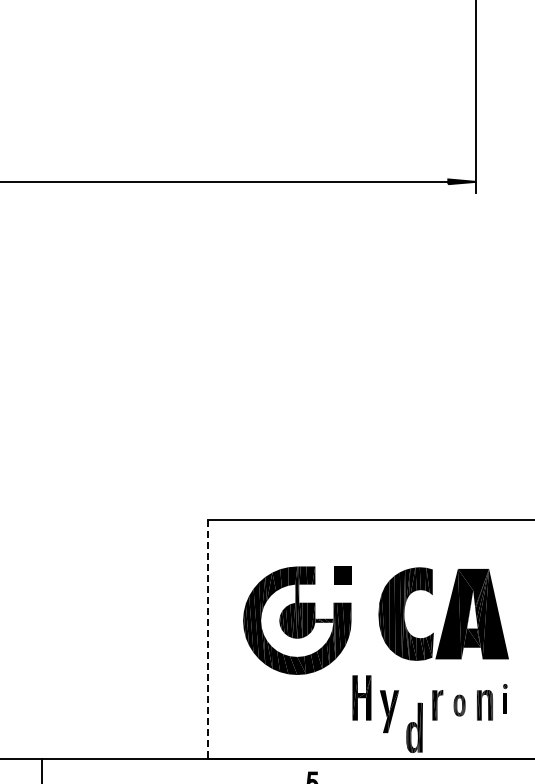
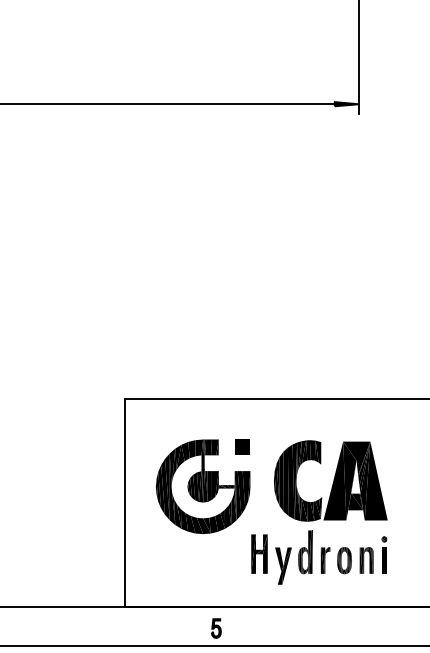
line: (208, 640) -> (125, 504), dashed -> solid
part: (505, 698) -> (384, 554), size x1.43
part: (459, 705) -> (344, 560), size x1.43
part: (414, 727) -> (305, 551), moved

